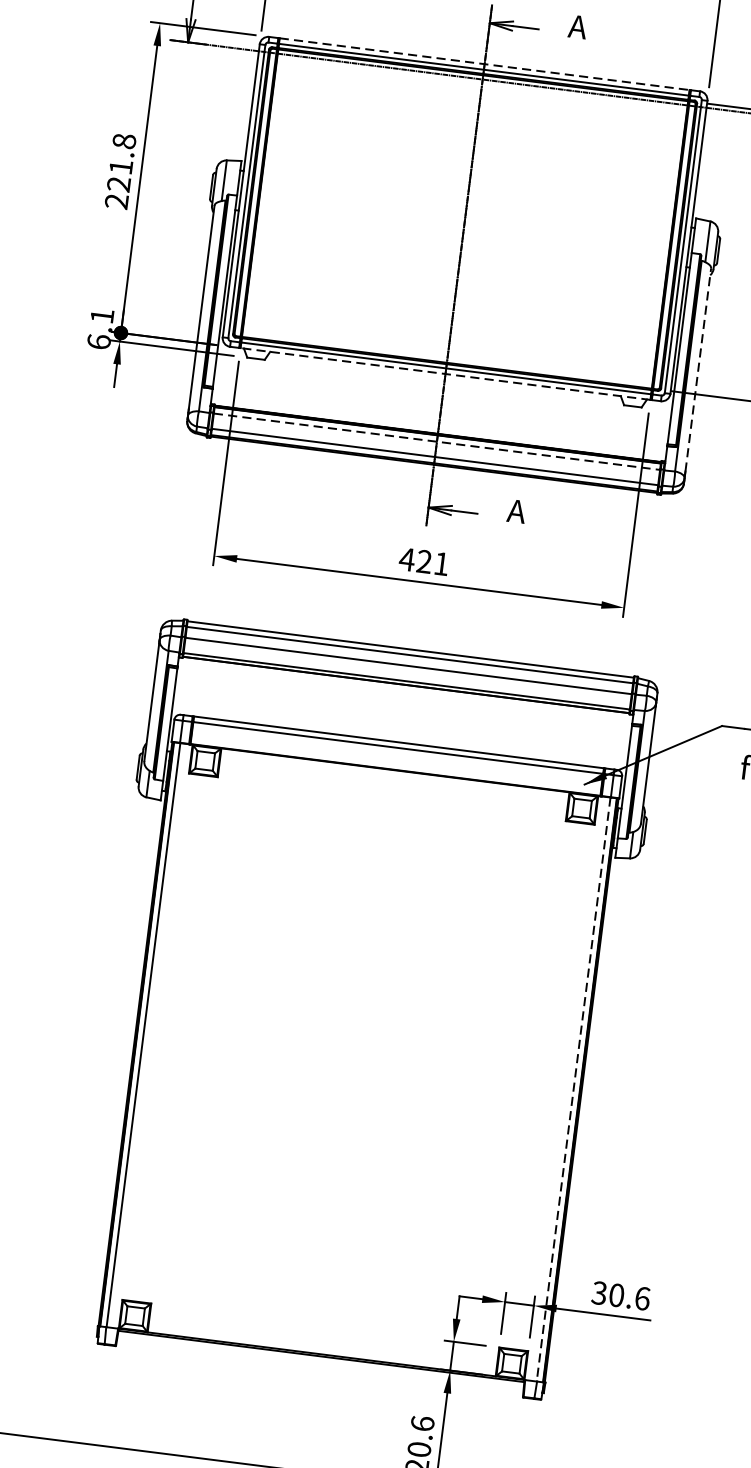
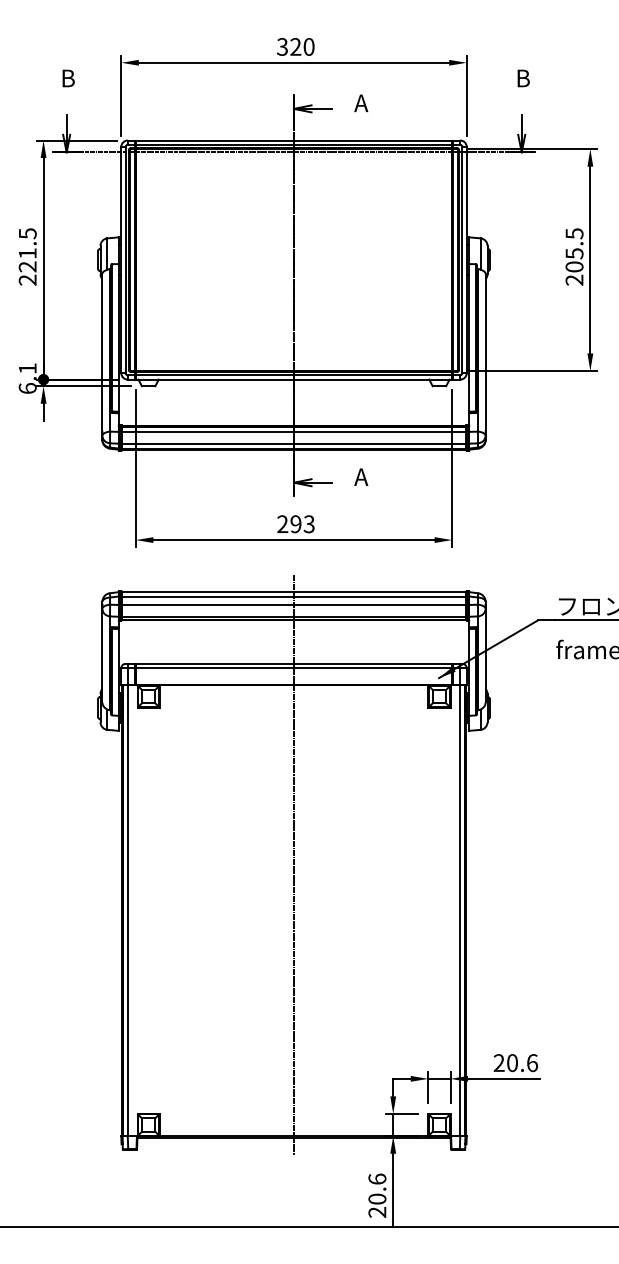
line: (485, 64) -> (294, 140), dashed -> solid
text: (124, 141) -> (27, 233), 221.8 -> 221.5
line: (698, 368) -> (485, 351), dashed -> solid
line: (444, 373) -> (293, 379), dashed -> solid
line: (437, 441) -> (294, 431), dashed -> solid
text: (423, 561) -> (295, 524), 421 -> 293
line: (366, 1002) -> (294, 864), added
line: (574, 1090) -> (460, 911), dashed -> solid
text: (598, 1293) -> (498, 1063), 30.6 -> 20.6

